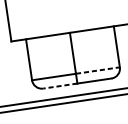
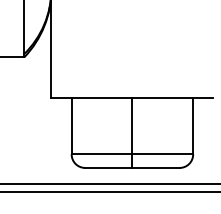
line: (98, 70) -> (163, 154), dashed -> solid
line: (60, 85) -> (108, 167), dashed -> solid

